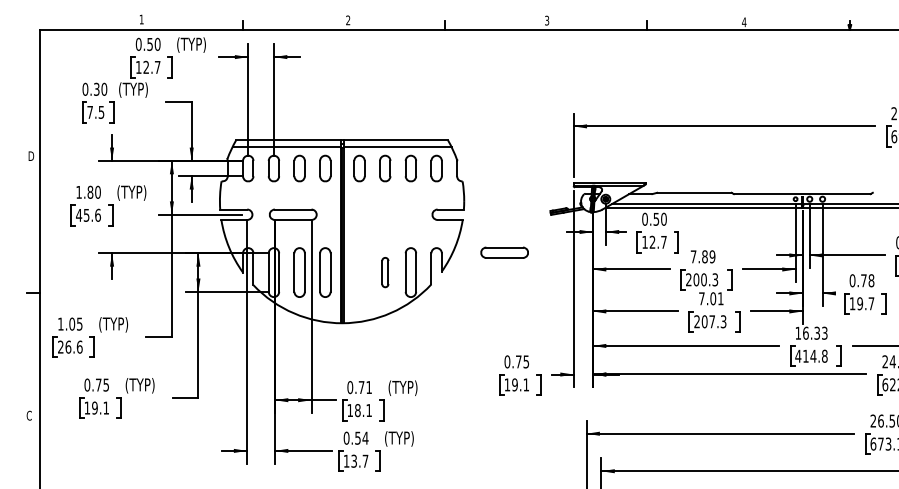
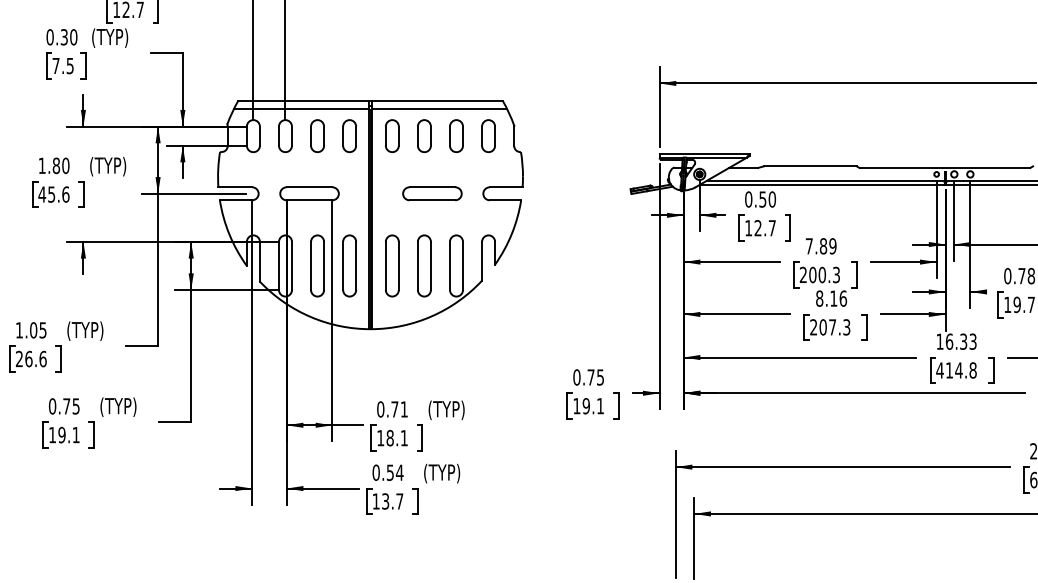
part: (504, 252) -> (432, 193), moved
part: (359, 272) -> (392, 265), added
part: (385, 272) -> (424, 265), size x1.67
text: (711, 298) -> (831, 298), 7.01 -> 8.16

